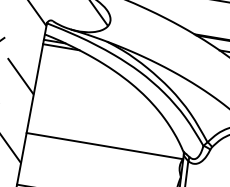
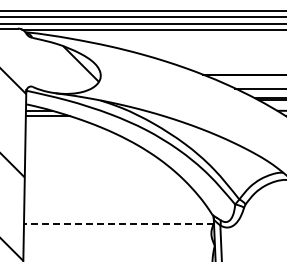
line: (104, 146) -> (118, 224), solid -> dashed

